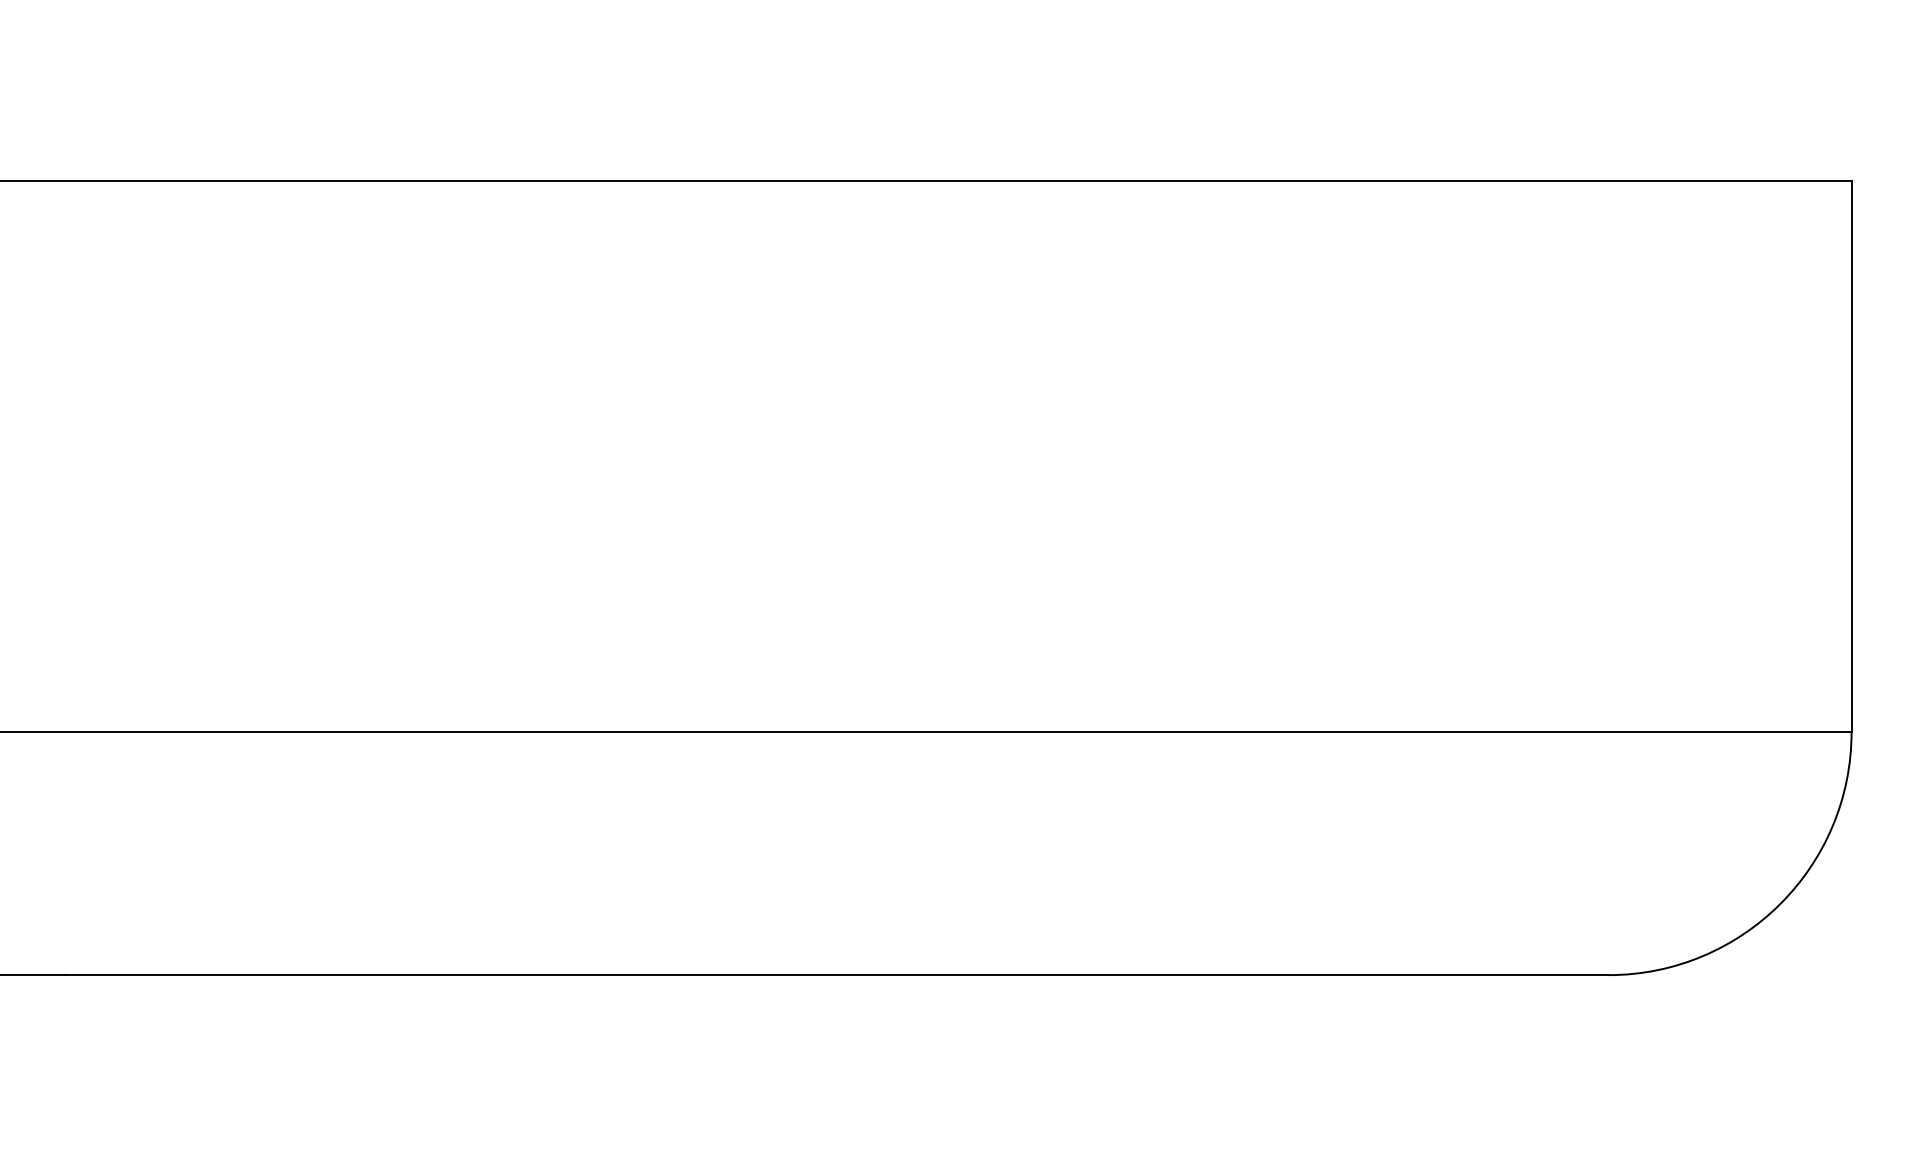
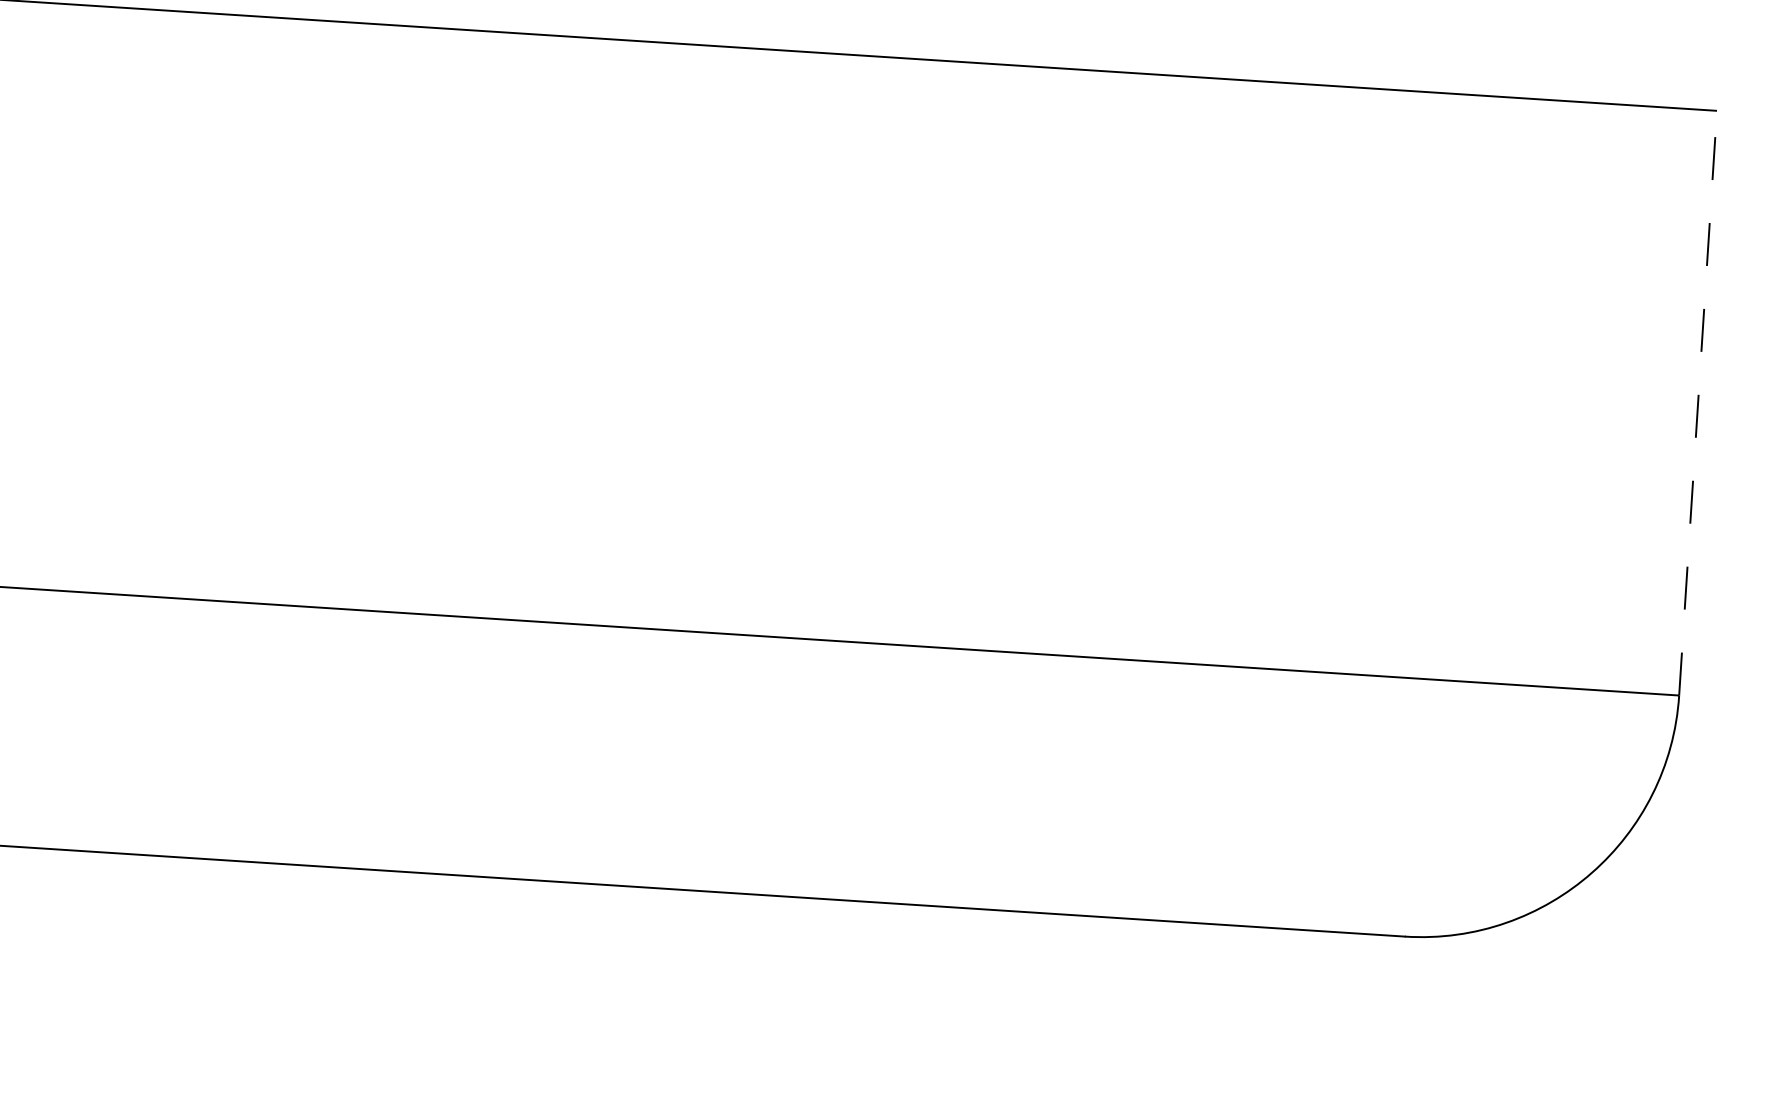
line: (1851, 456) -> (1697, 403), solid -> dashed

